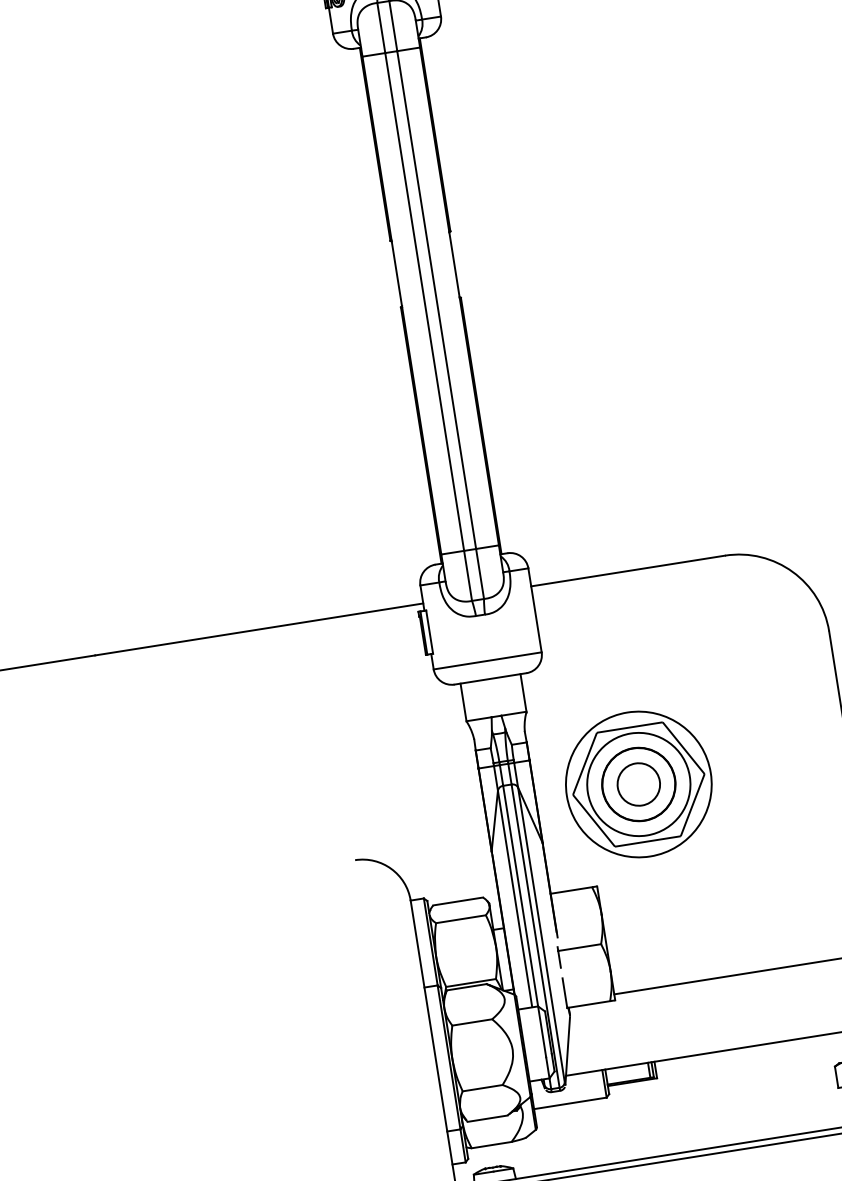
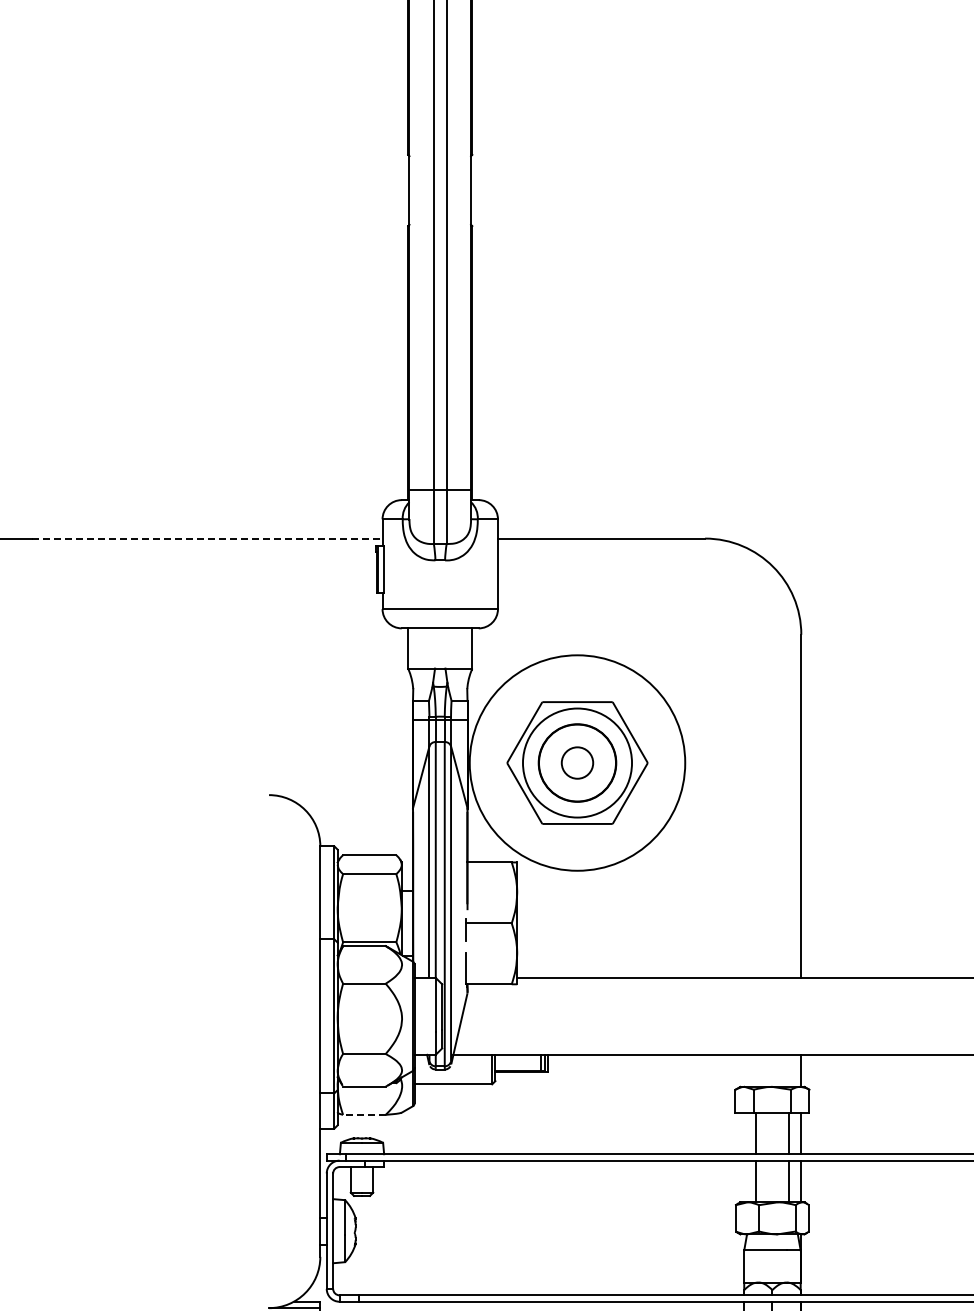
line: (259, 629) -> (207, 538), solid -> dashed
circle: (638, 783) -> (577, 762), size x0.7
circle: (638, 784) -> (577, 763), size x1.4
line: (490, 1144) -> (363, 1114), solid -> dashed

